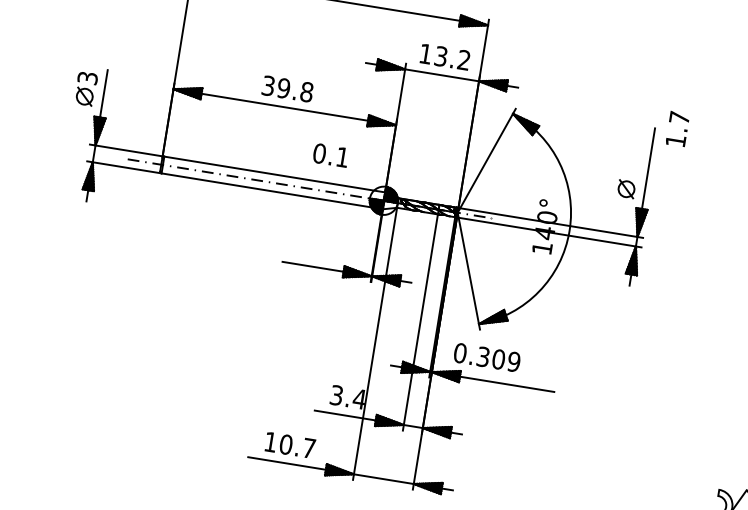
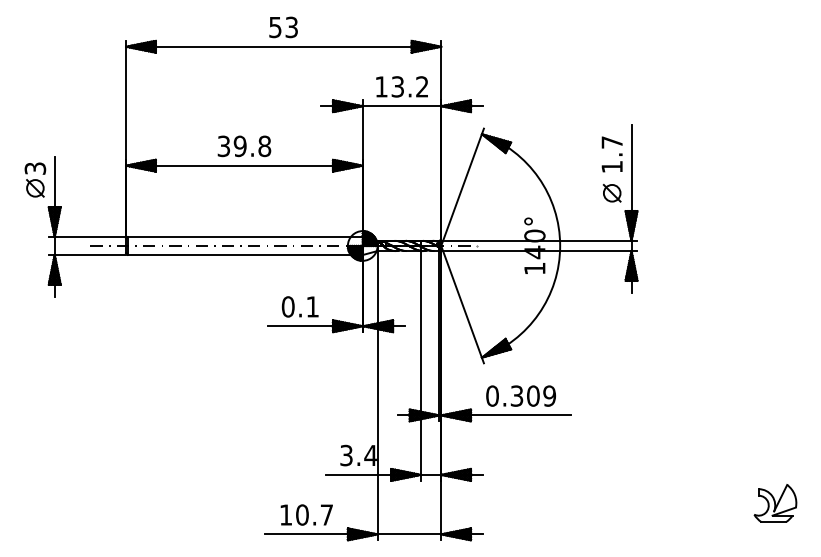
text: (677, 129) -> (611, 154), moved
text: (330, 154) -> (299, 306), moved
text: (486, 356) -> (520, 395), moved

